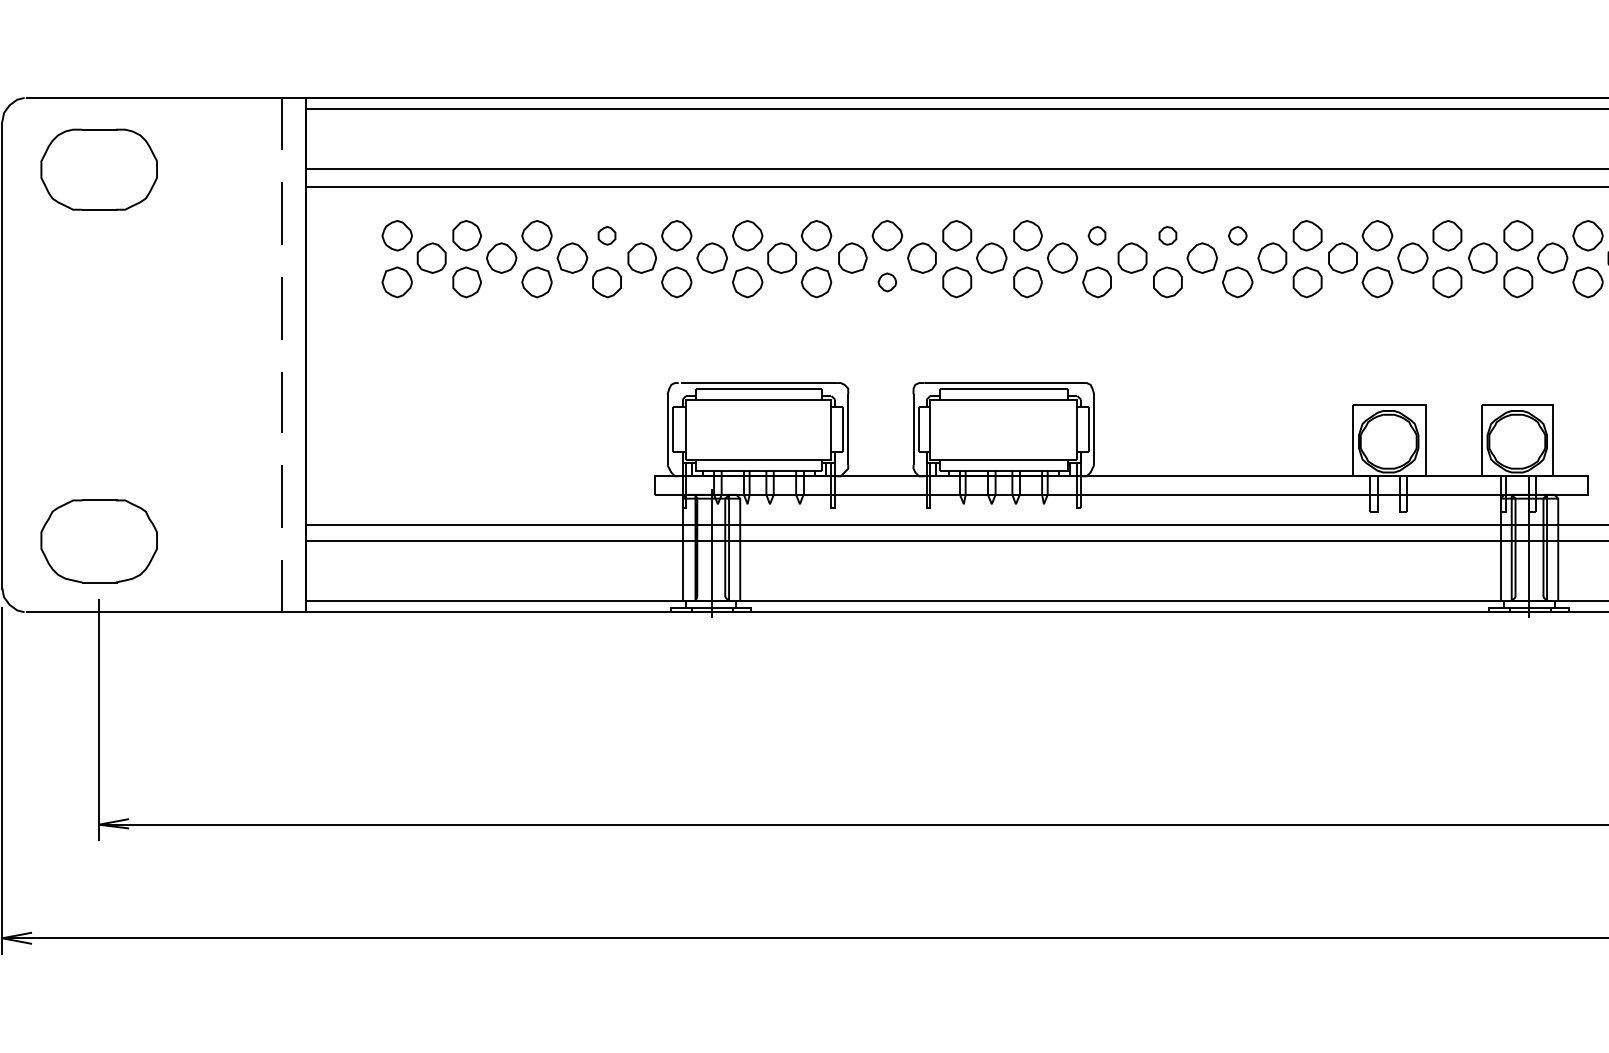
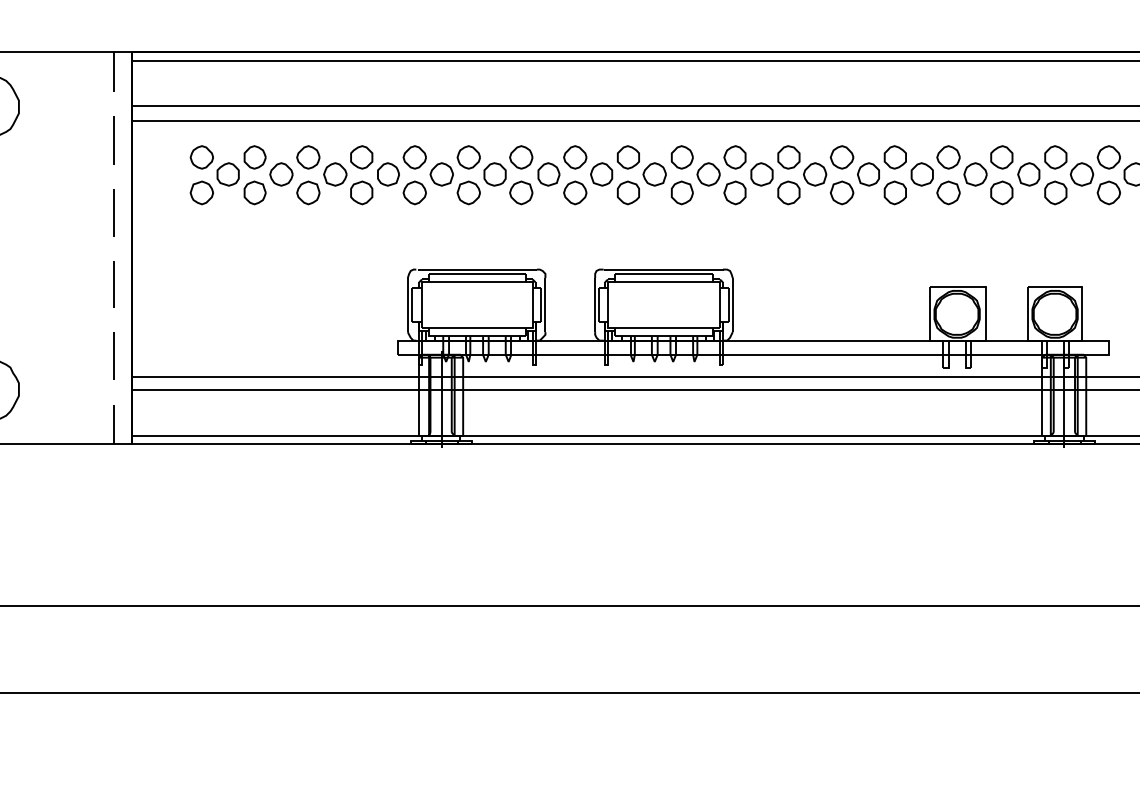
part: (606, 235) -> (361, 157), size x1.67
part: (1096, 235) -> (734, 157), size x1.67
part: (1167, 235) -> (788, 157), size x1.67
part: (1237, 235) -> (841, 157), size x1.67
part: (887, 282) -> (575, 193), size x1.67

